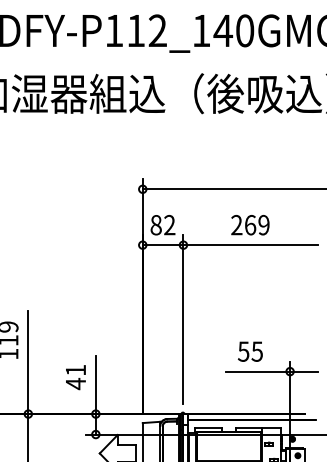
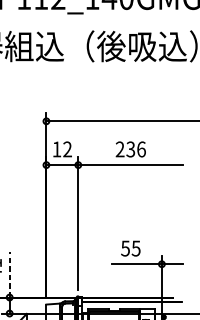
text: (256, 224) -> (135, 148), 269 -> 236
text: (155, 225) -> (56, 149), 82 -> 12
line: (95, 385) -> (9, 275), solid -> dashed

